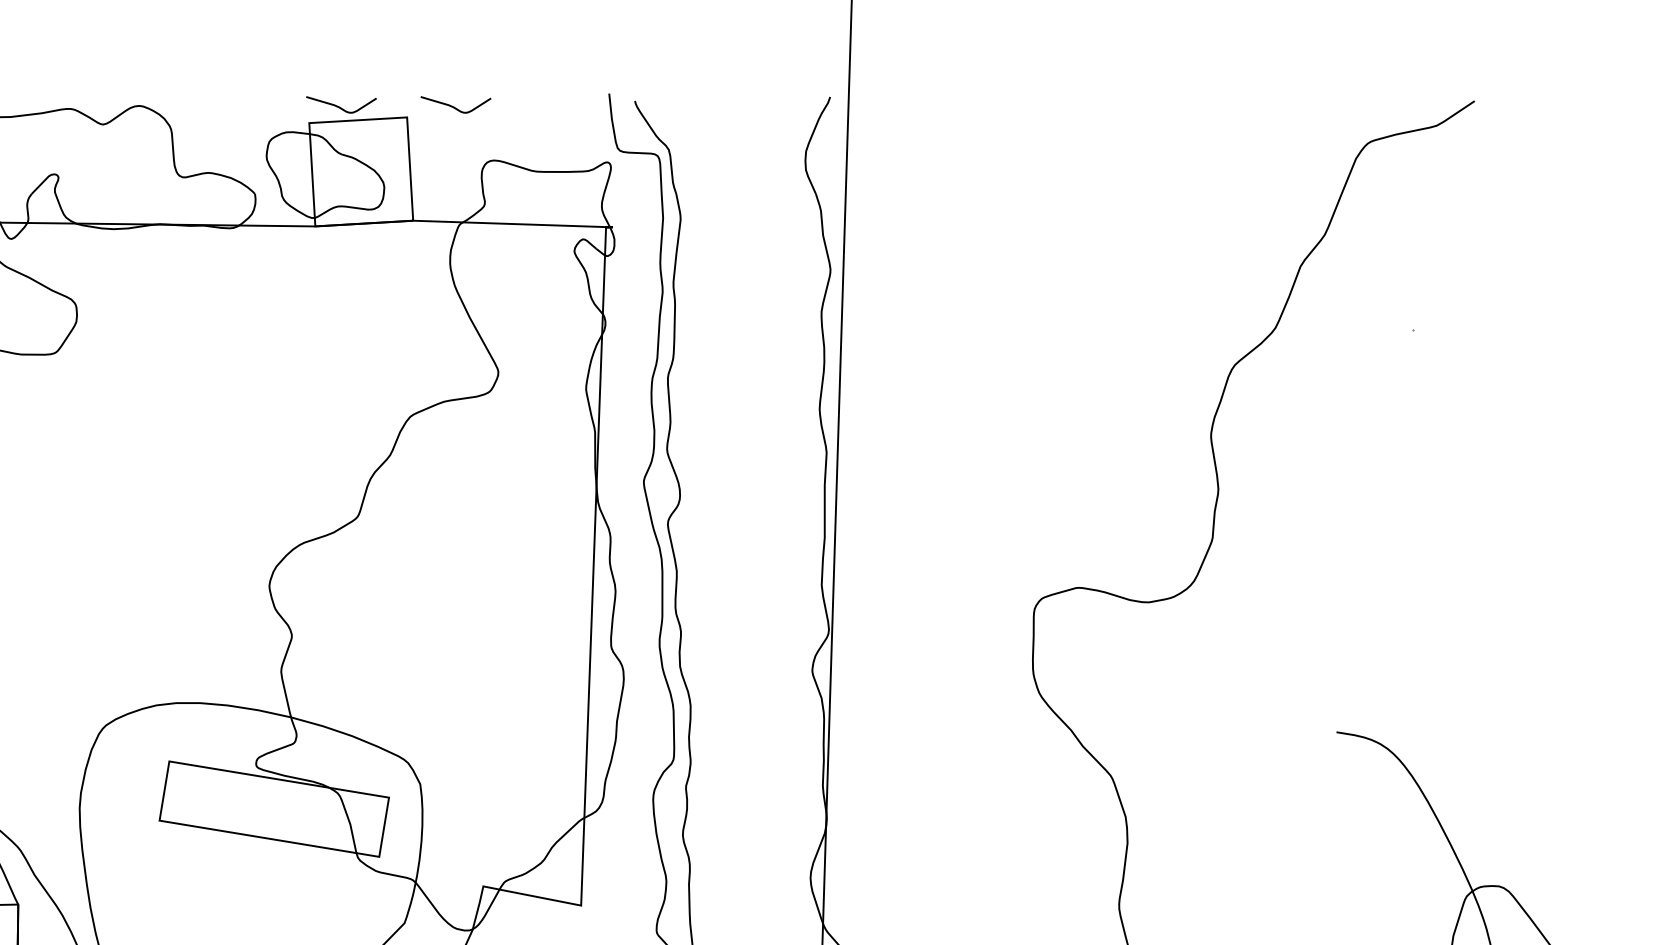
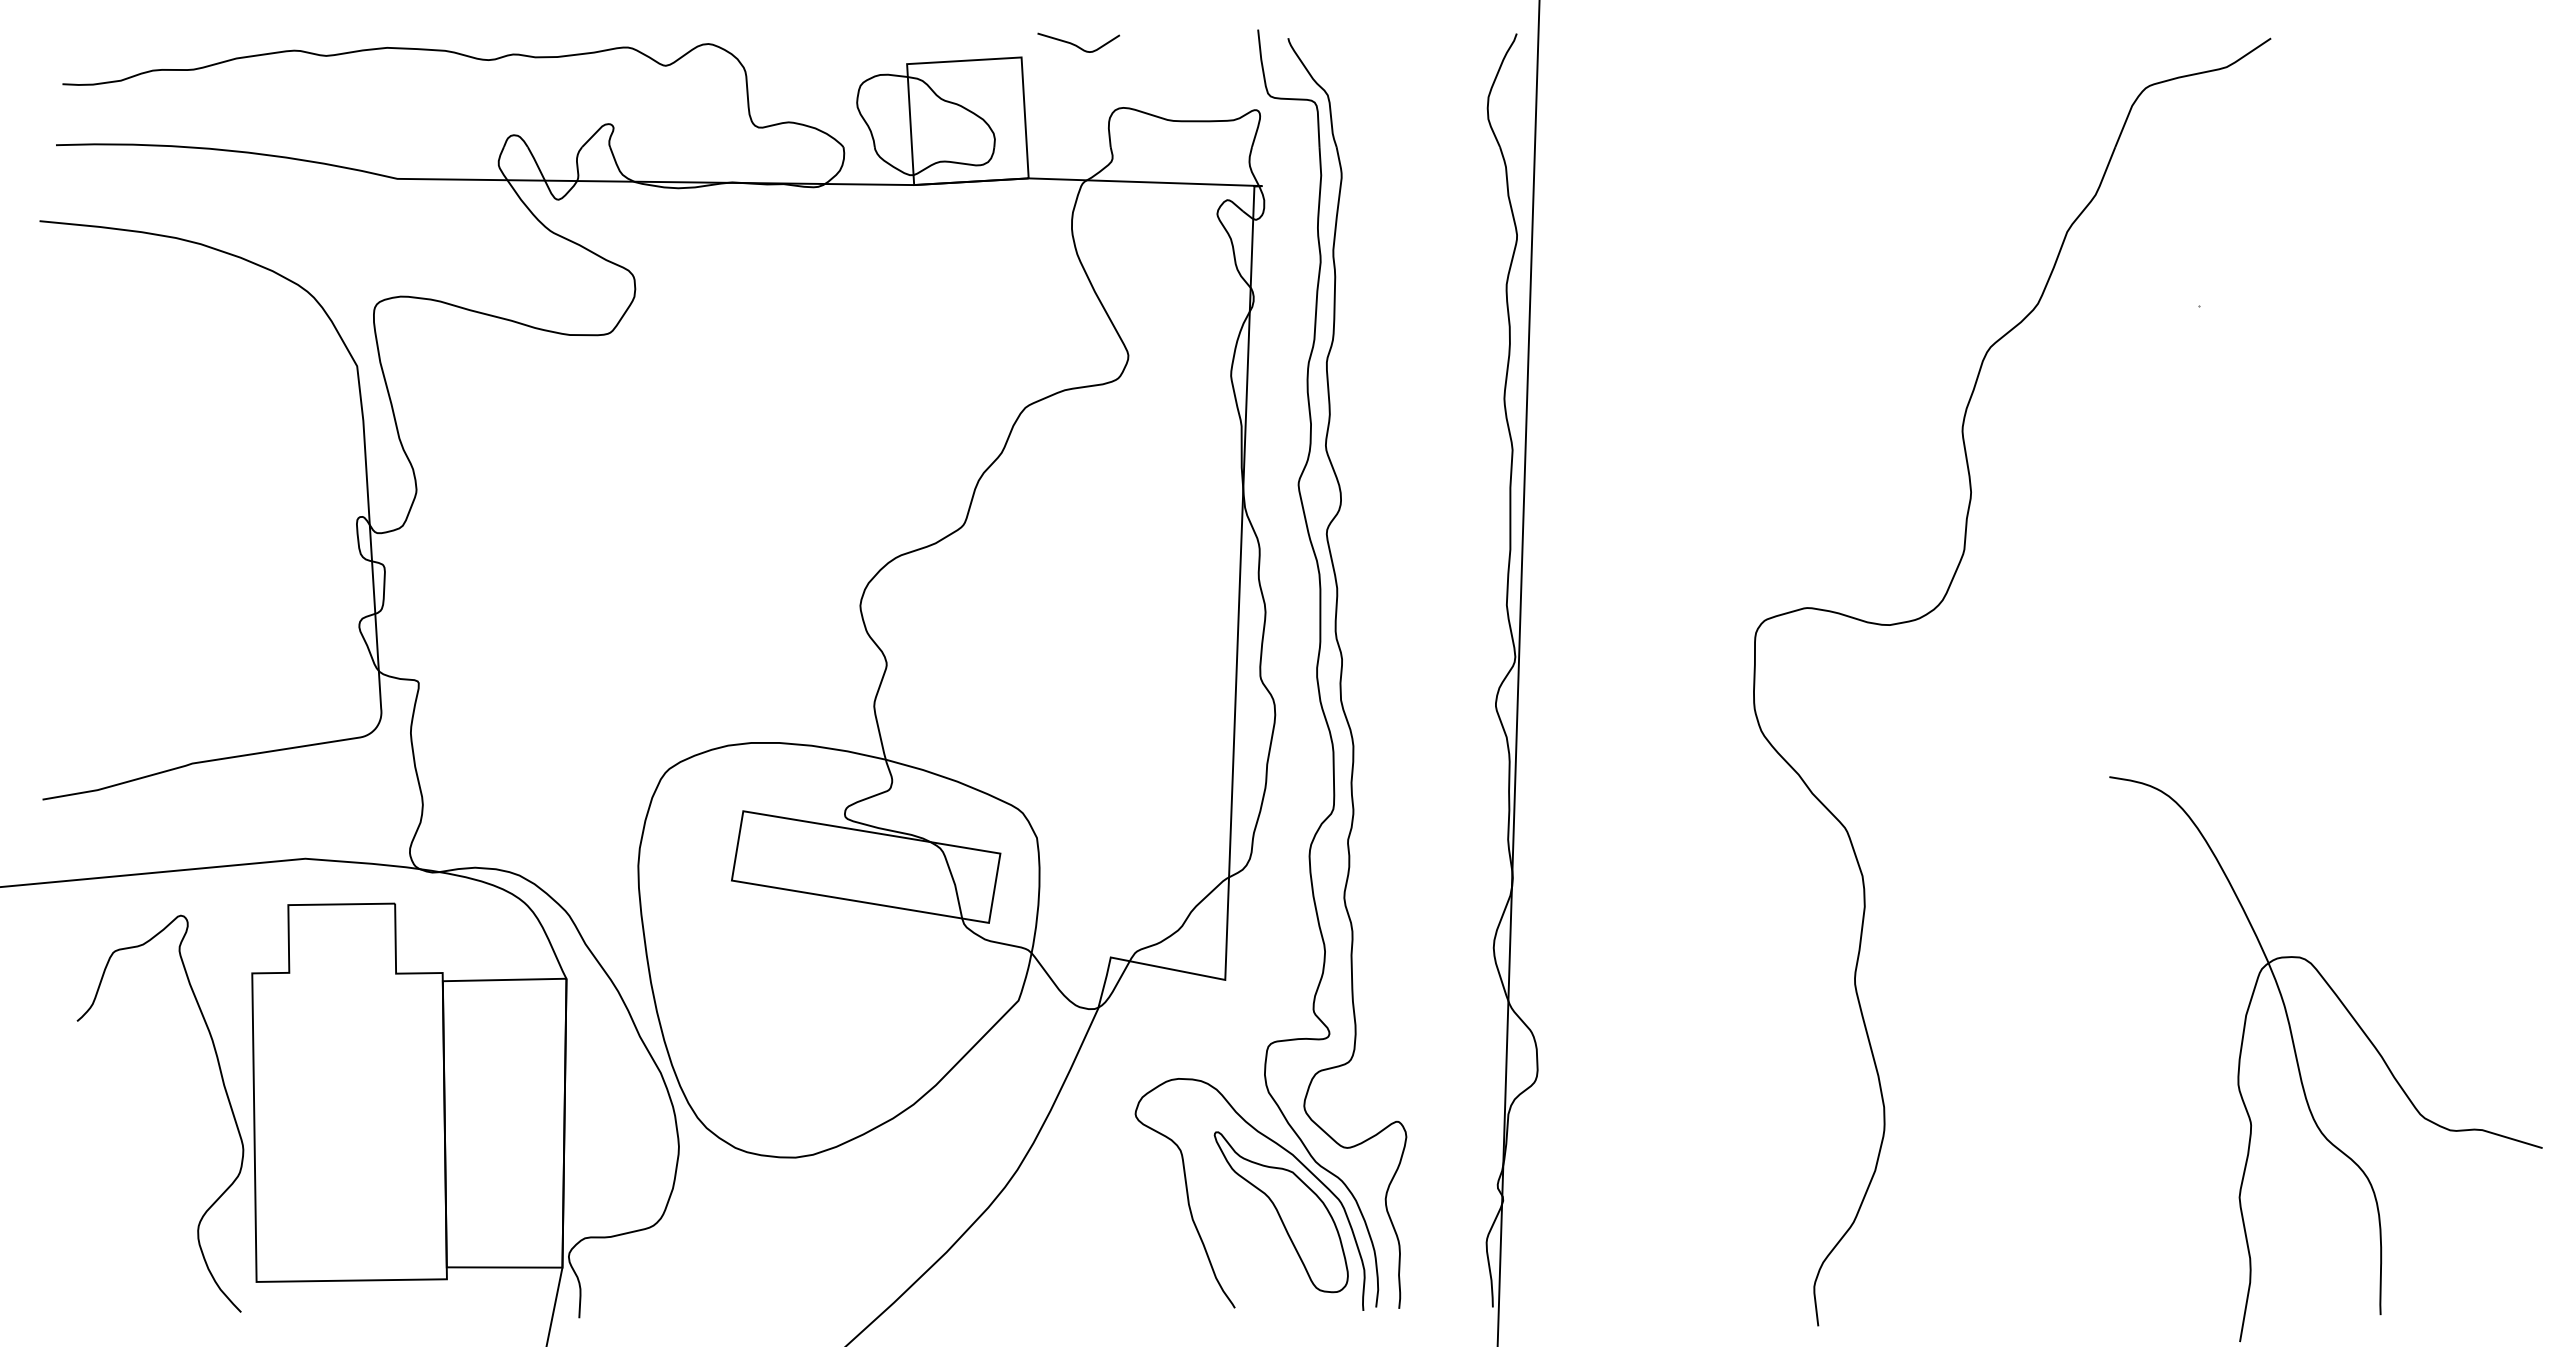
curve: (339, 106) -> (942, 44), removed

